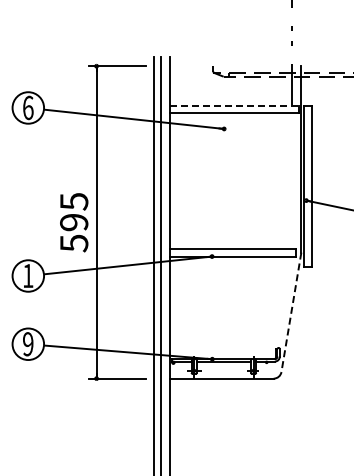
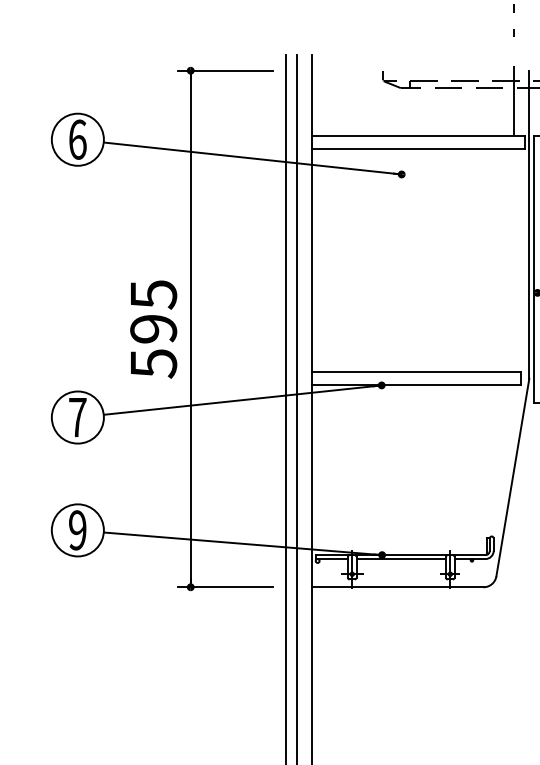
line: (234, 105) -> (418, 135), dashed -> solid
text: (28, 275) -> (78, 416), 1 -> 7
line: (291, 312) -> (512, 477), dashed -> solid

